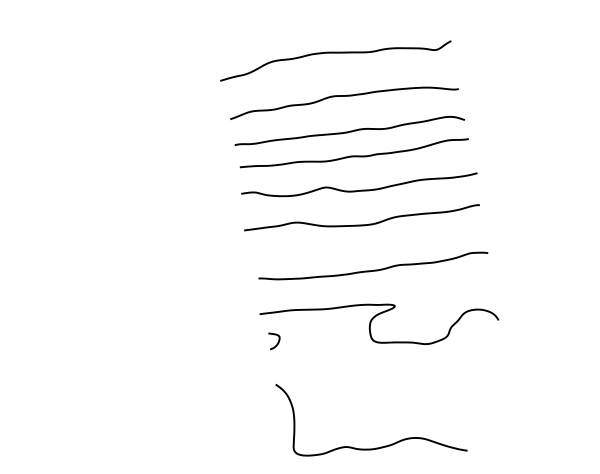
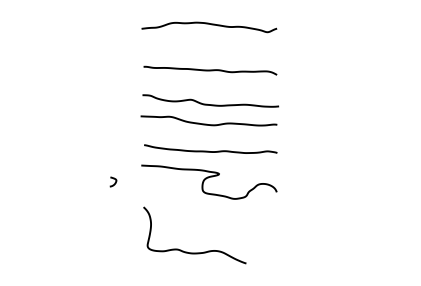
curve: (342, 98) -> (209, 50), removed
curve: (353, 154) -> (210, 83), removed
curve: (276, 341) -> (114, 182), moved

